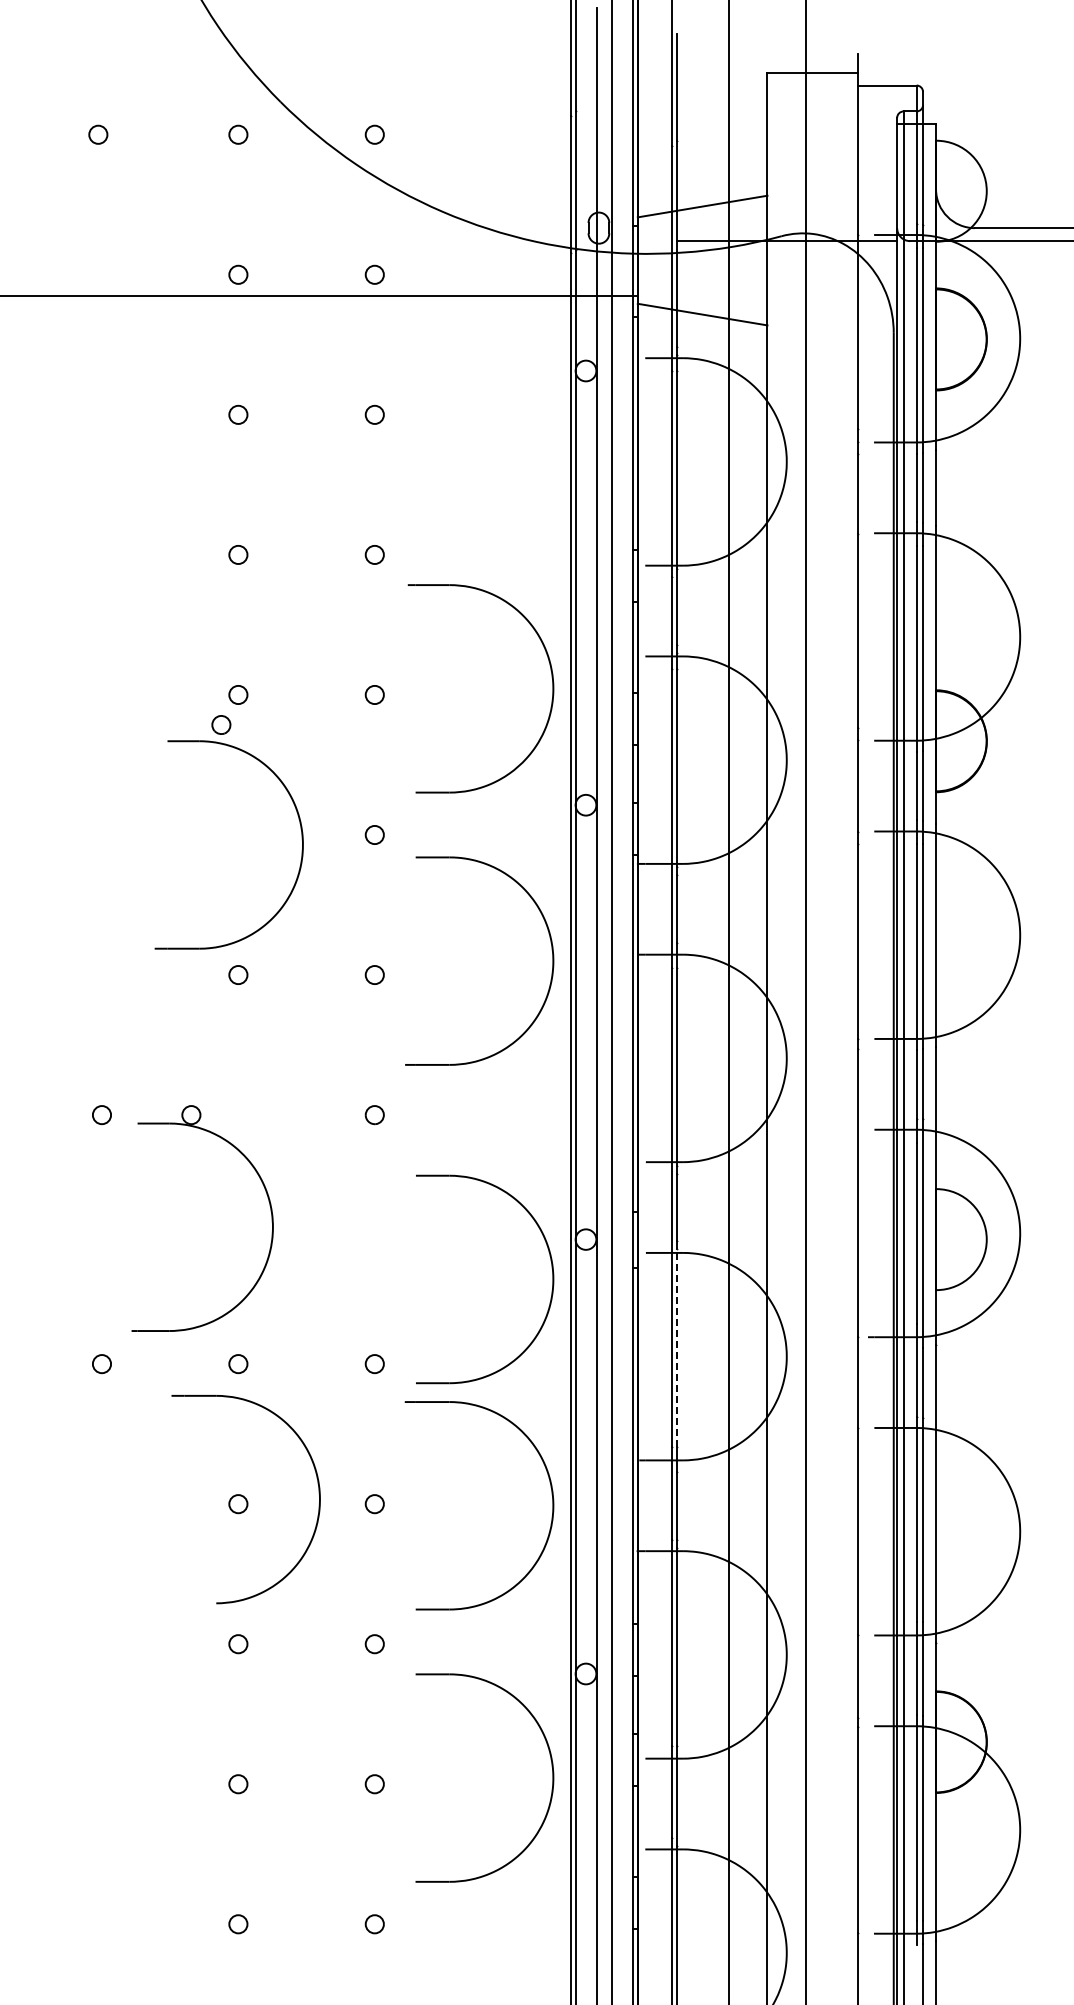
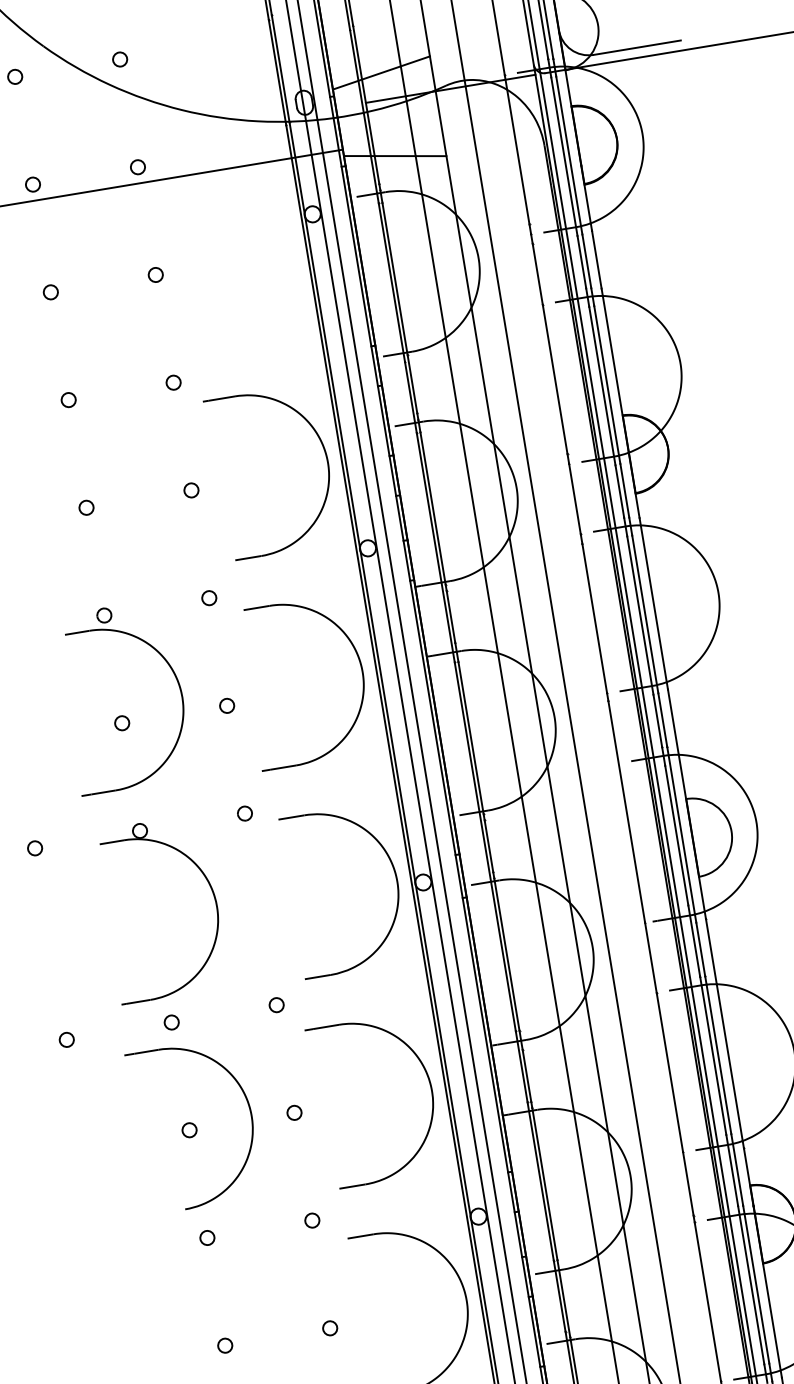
part: (291, 800) -> (167, 664), moved
part: (269, 1206) -> (211, 891), moved
part: (551, 1268) -> (394, 873), moved
line: (676, 1348) -> (506, 954), dashed -> solid

